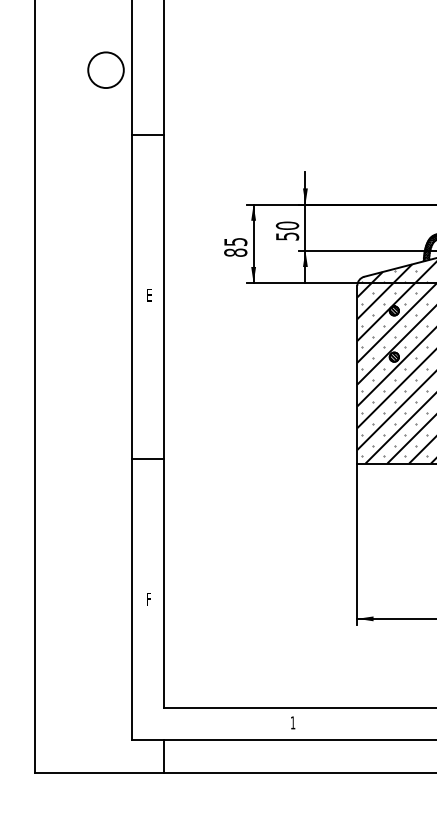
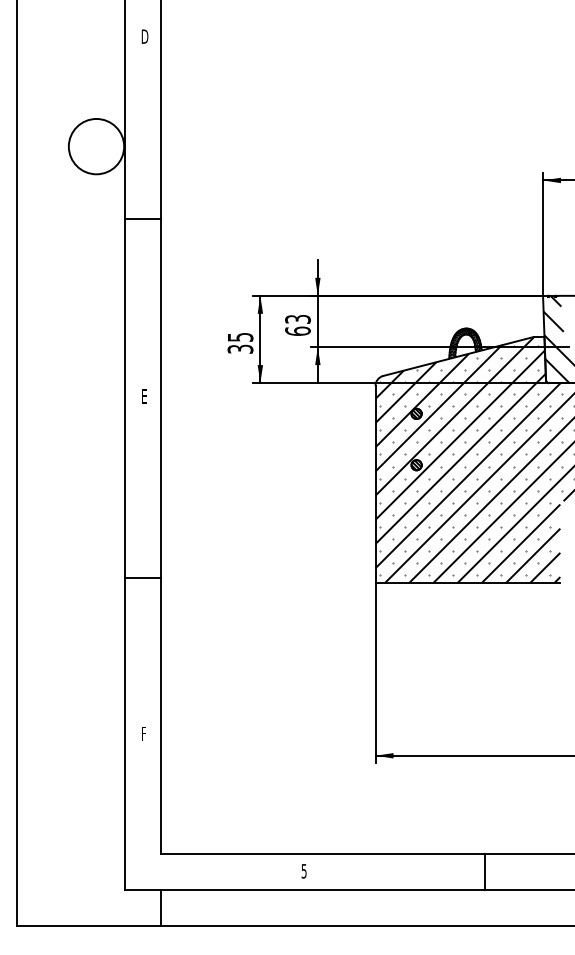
circle: (106, 70) -> (96, 146), size x1.4
text: (287, 230) -> (297, 324), 50 -> 63
text: (235, 252) -> (240, 348), 85 -> 35
text: (292, 723) -> (303, 871), 1 -> 5

